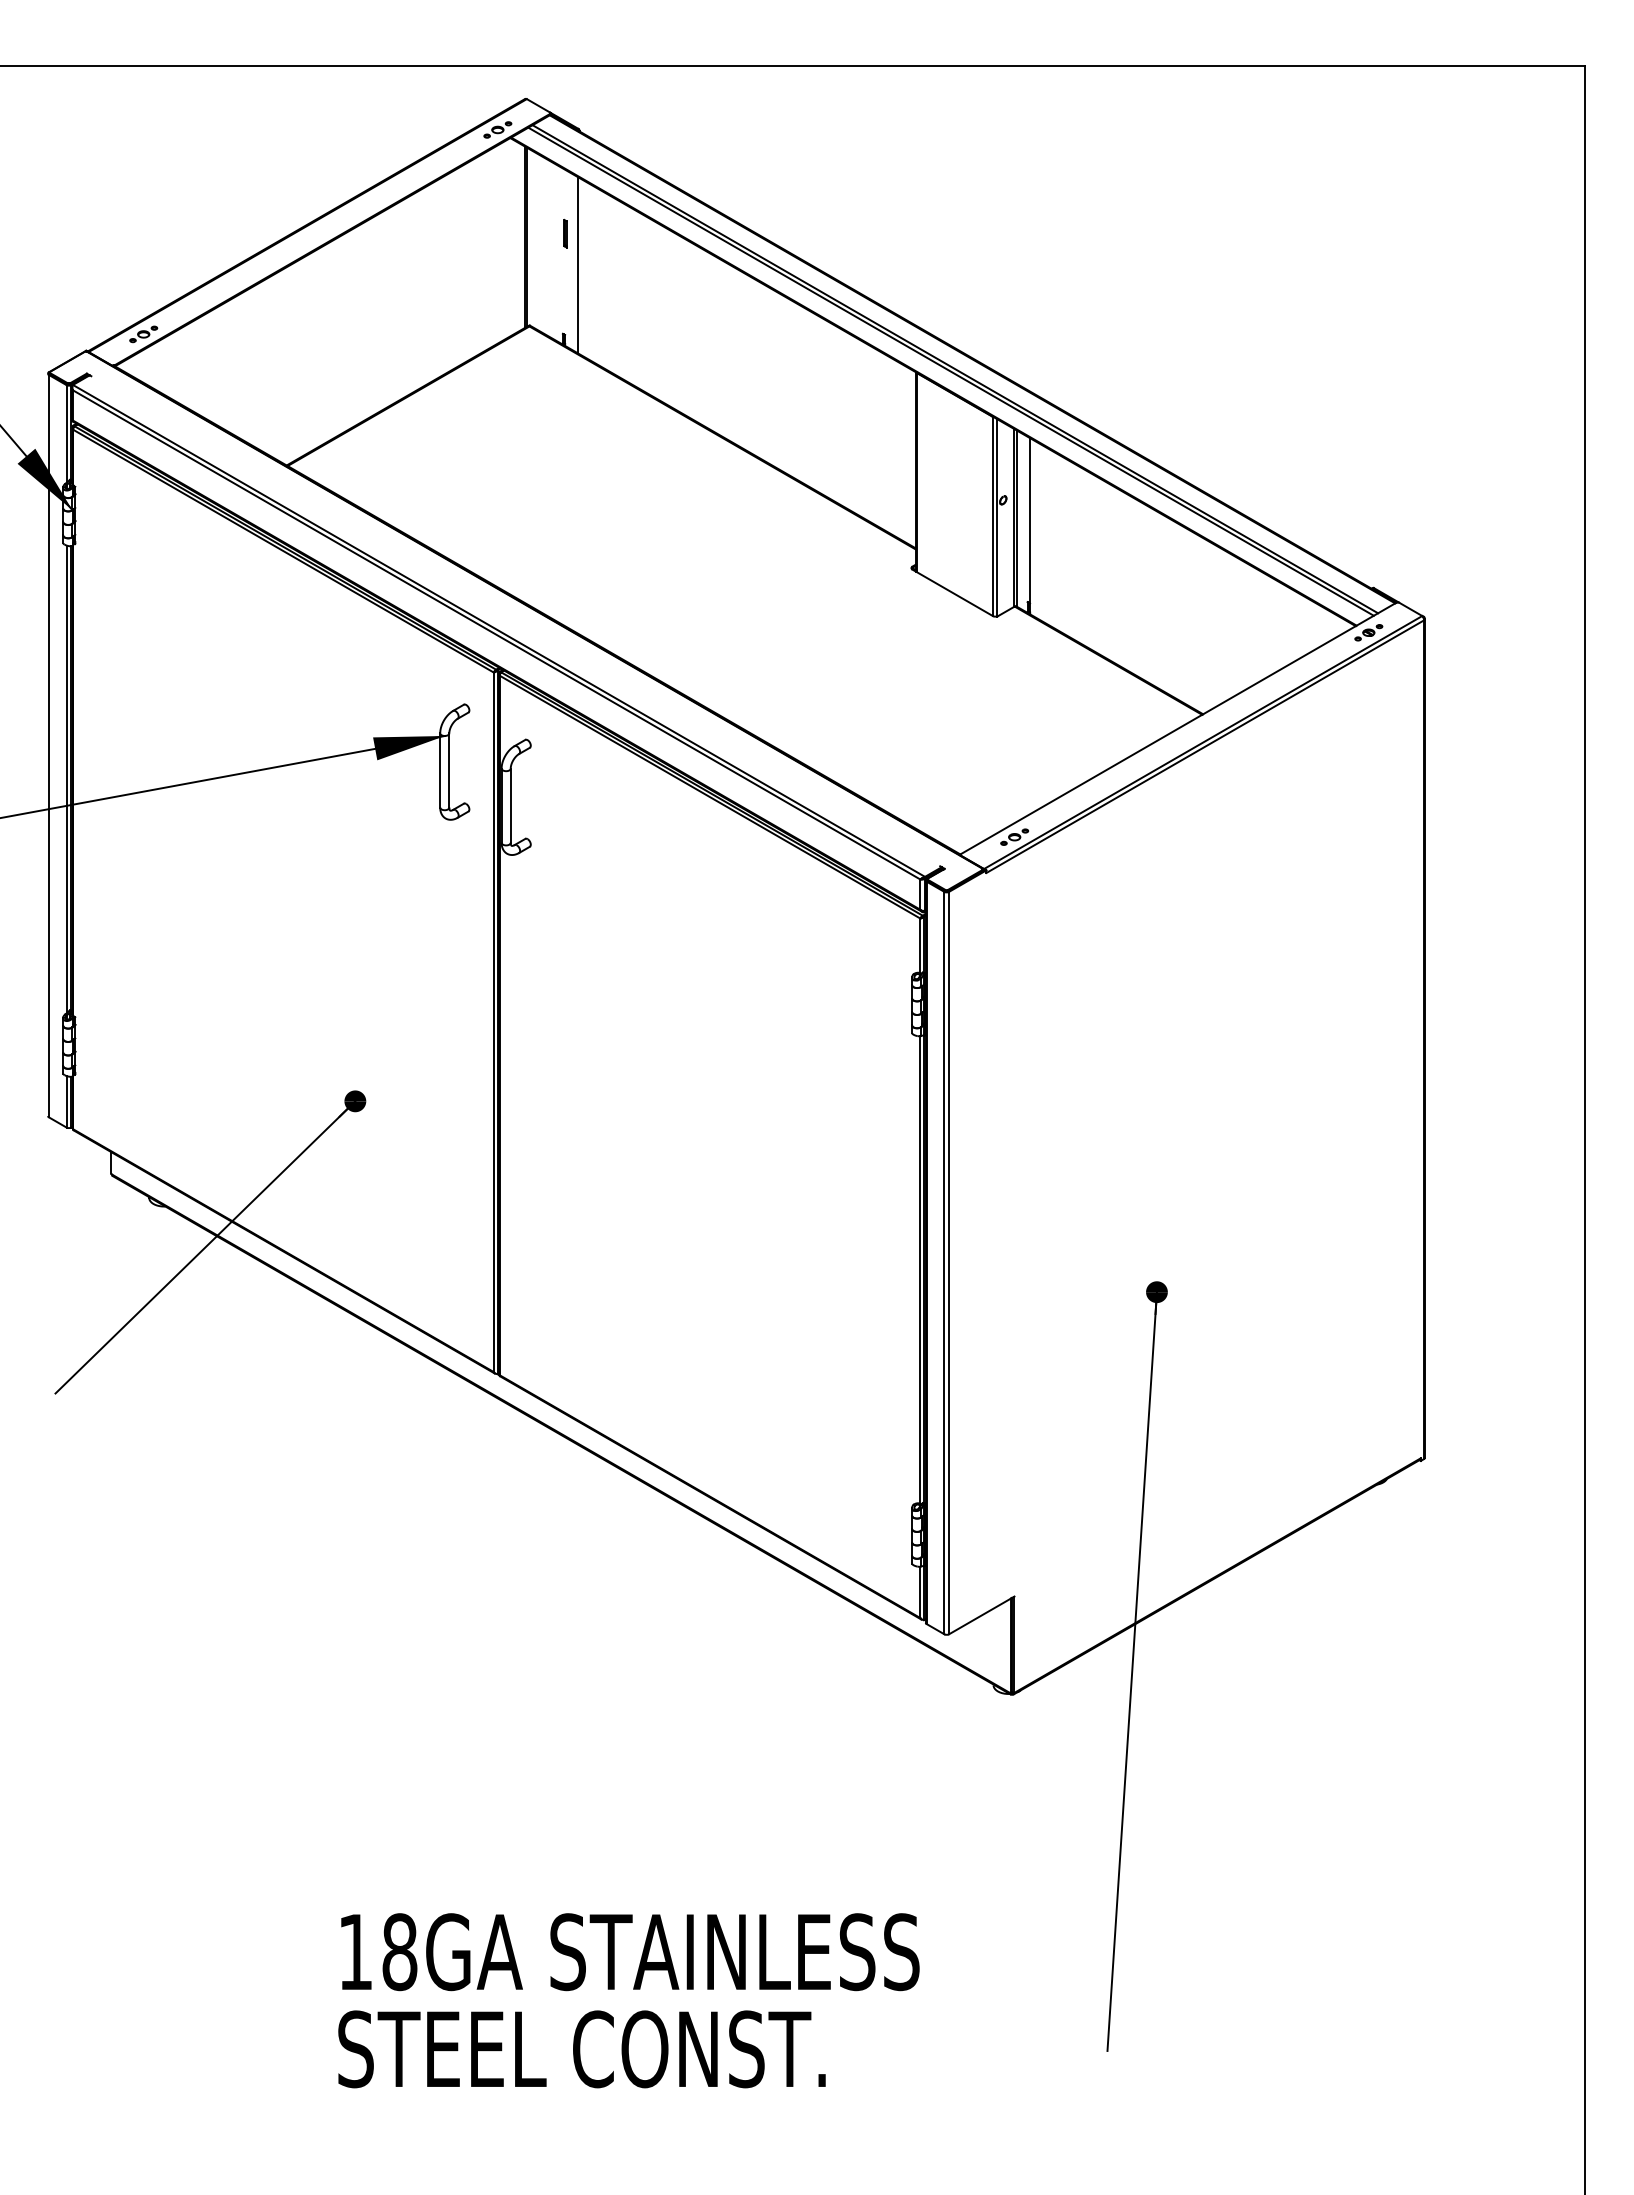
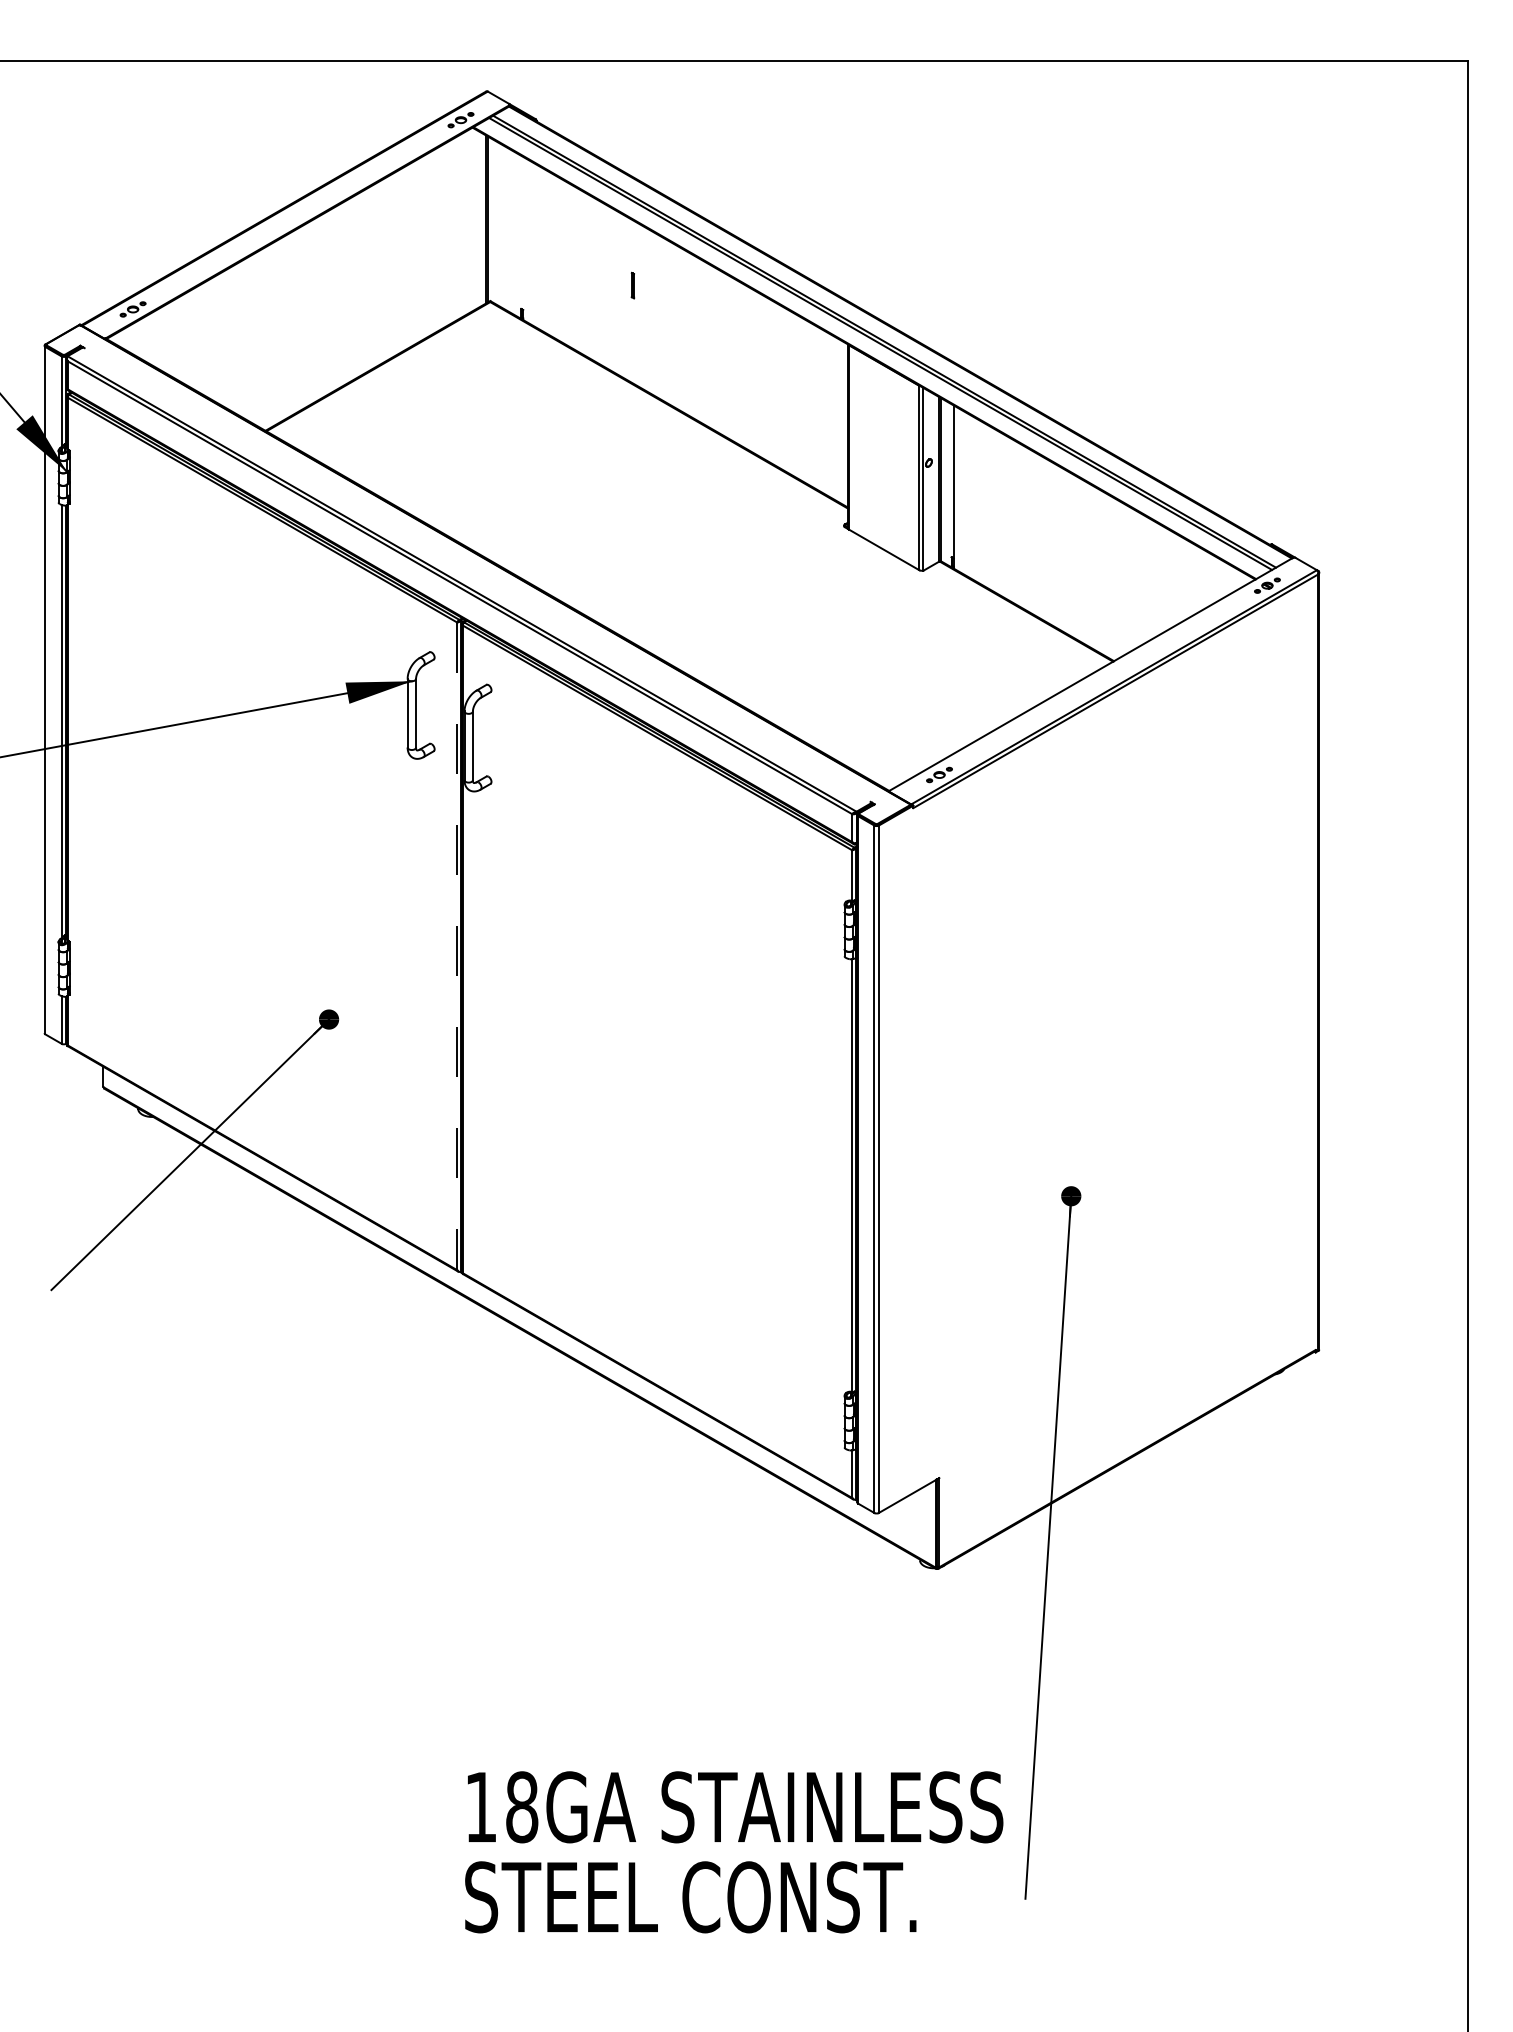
line: (565, 233) -> (632, 285), moved
line: (578, 265) -> (535, 245), removed
line: (493, 1022) -> (456, 946), solid -> dashed
text: (628, 2000) -> (733, 1852), moved

